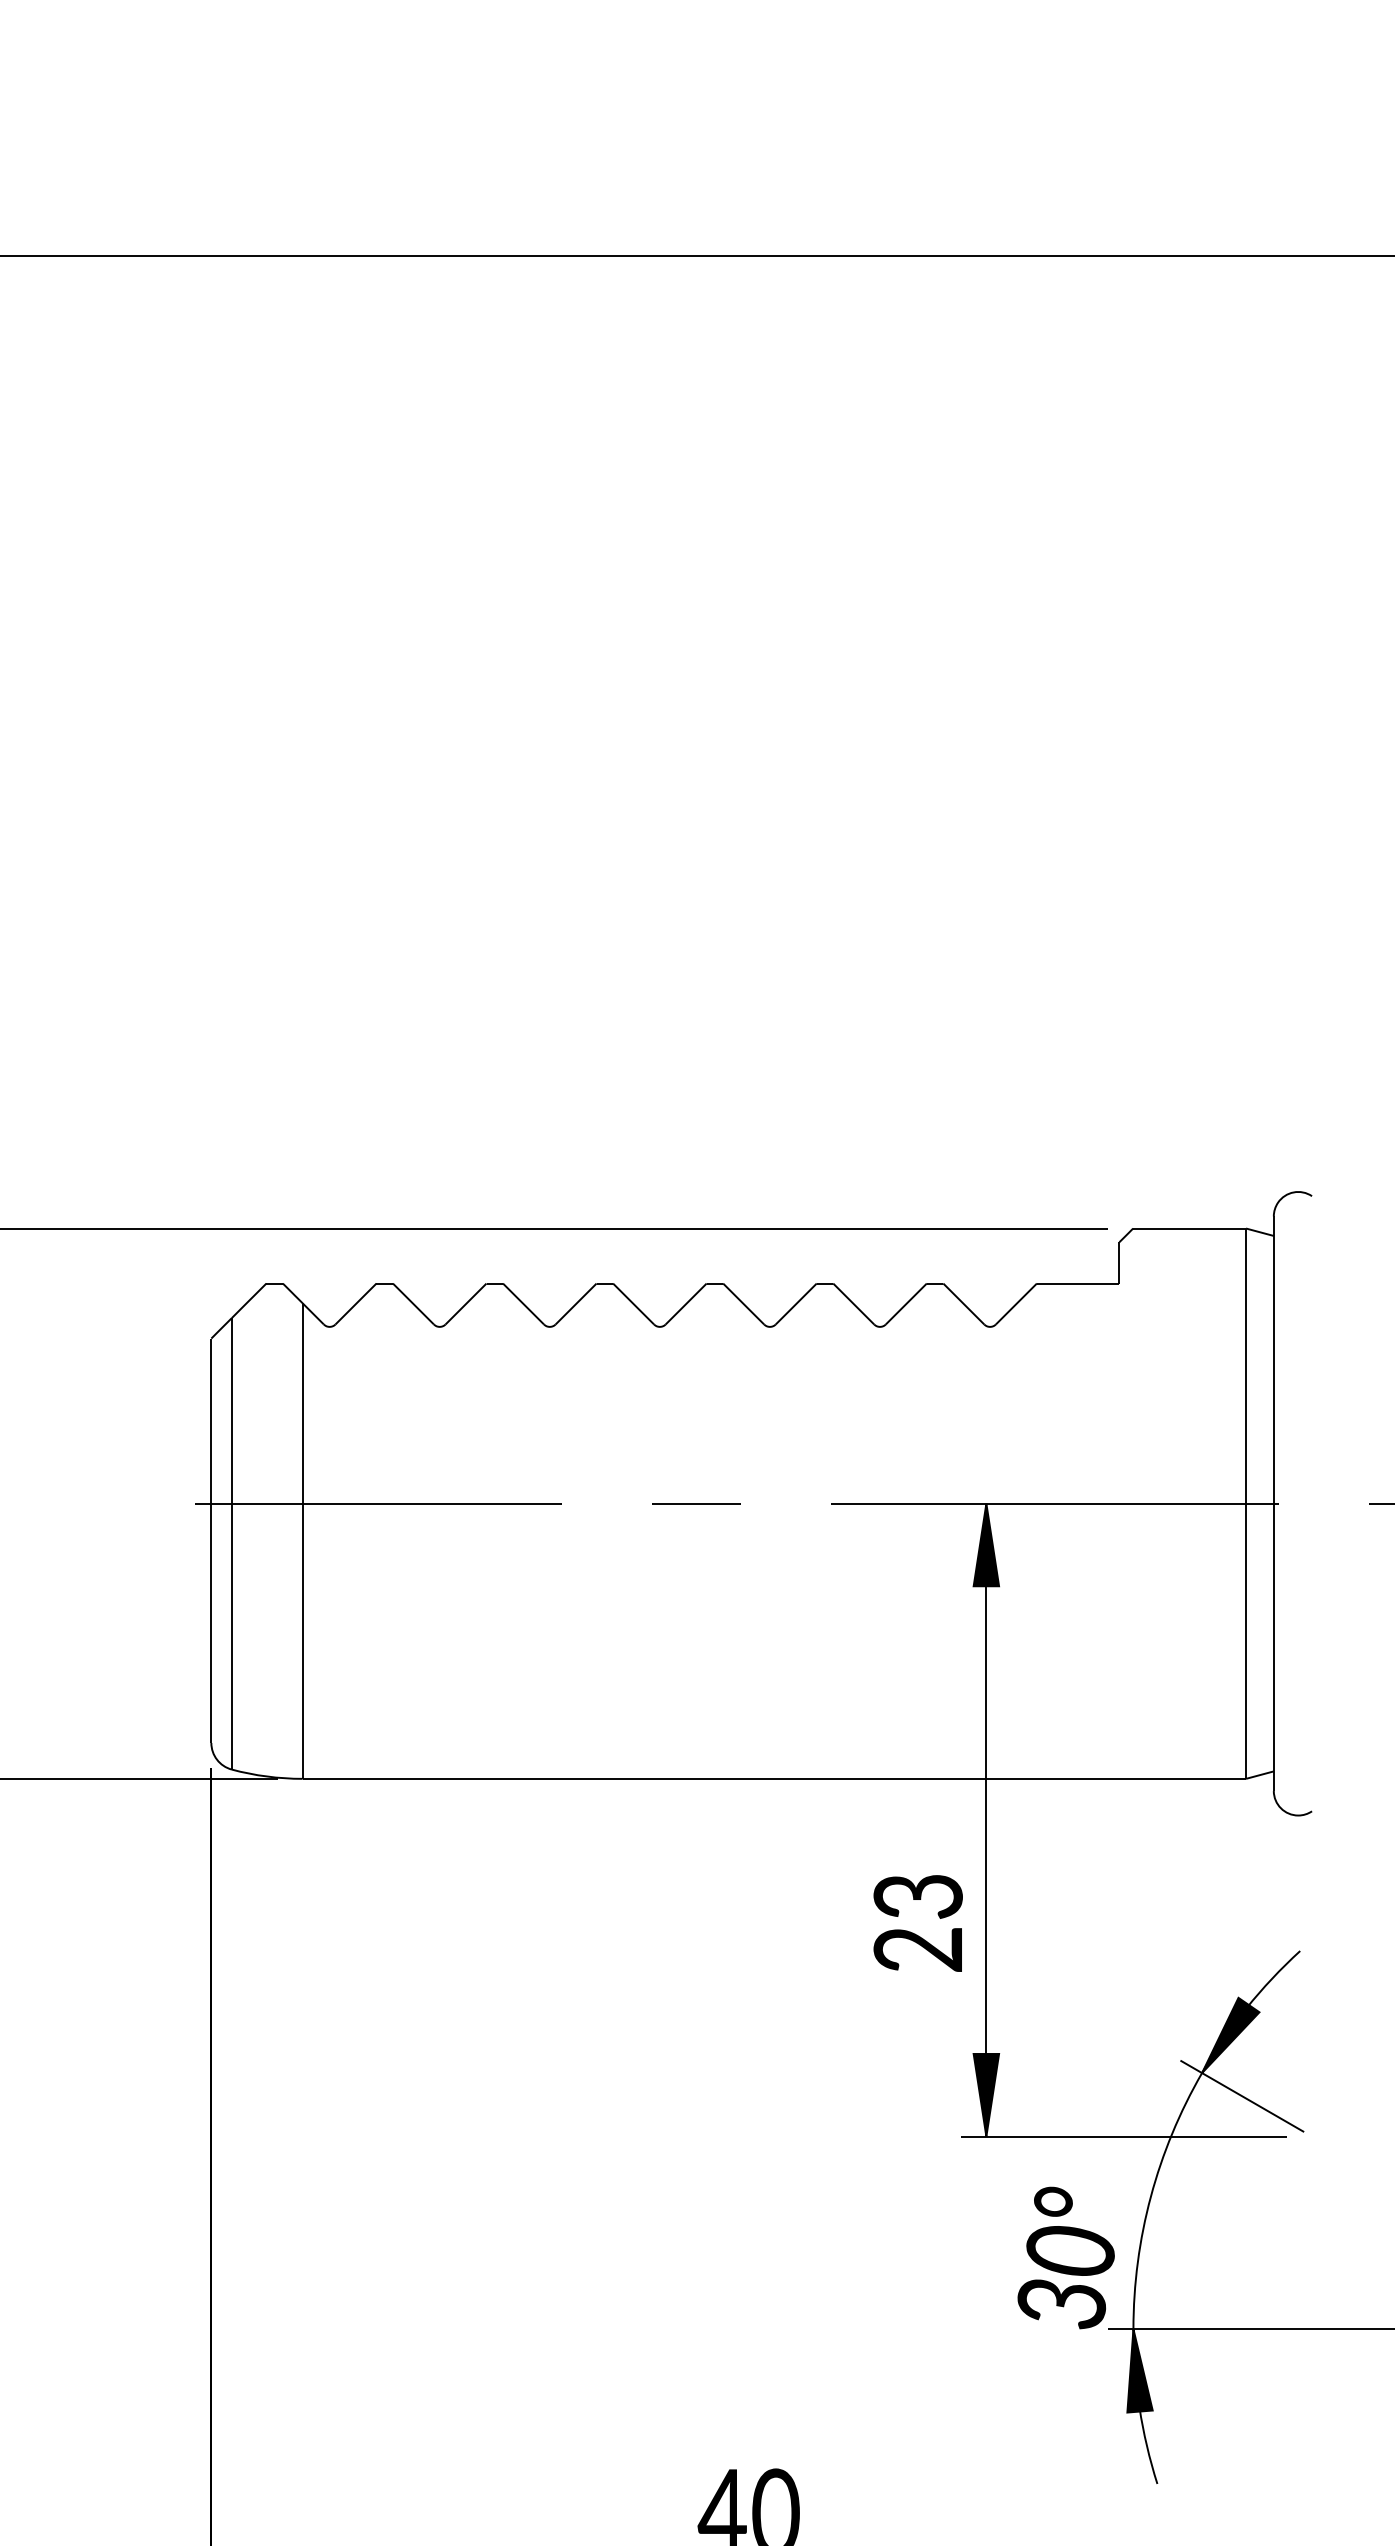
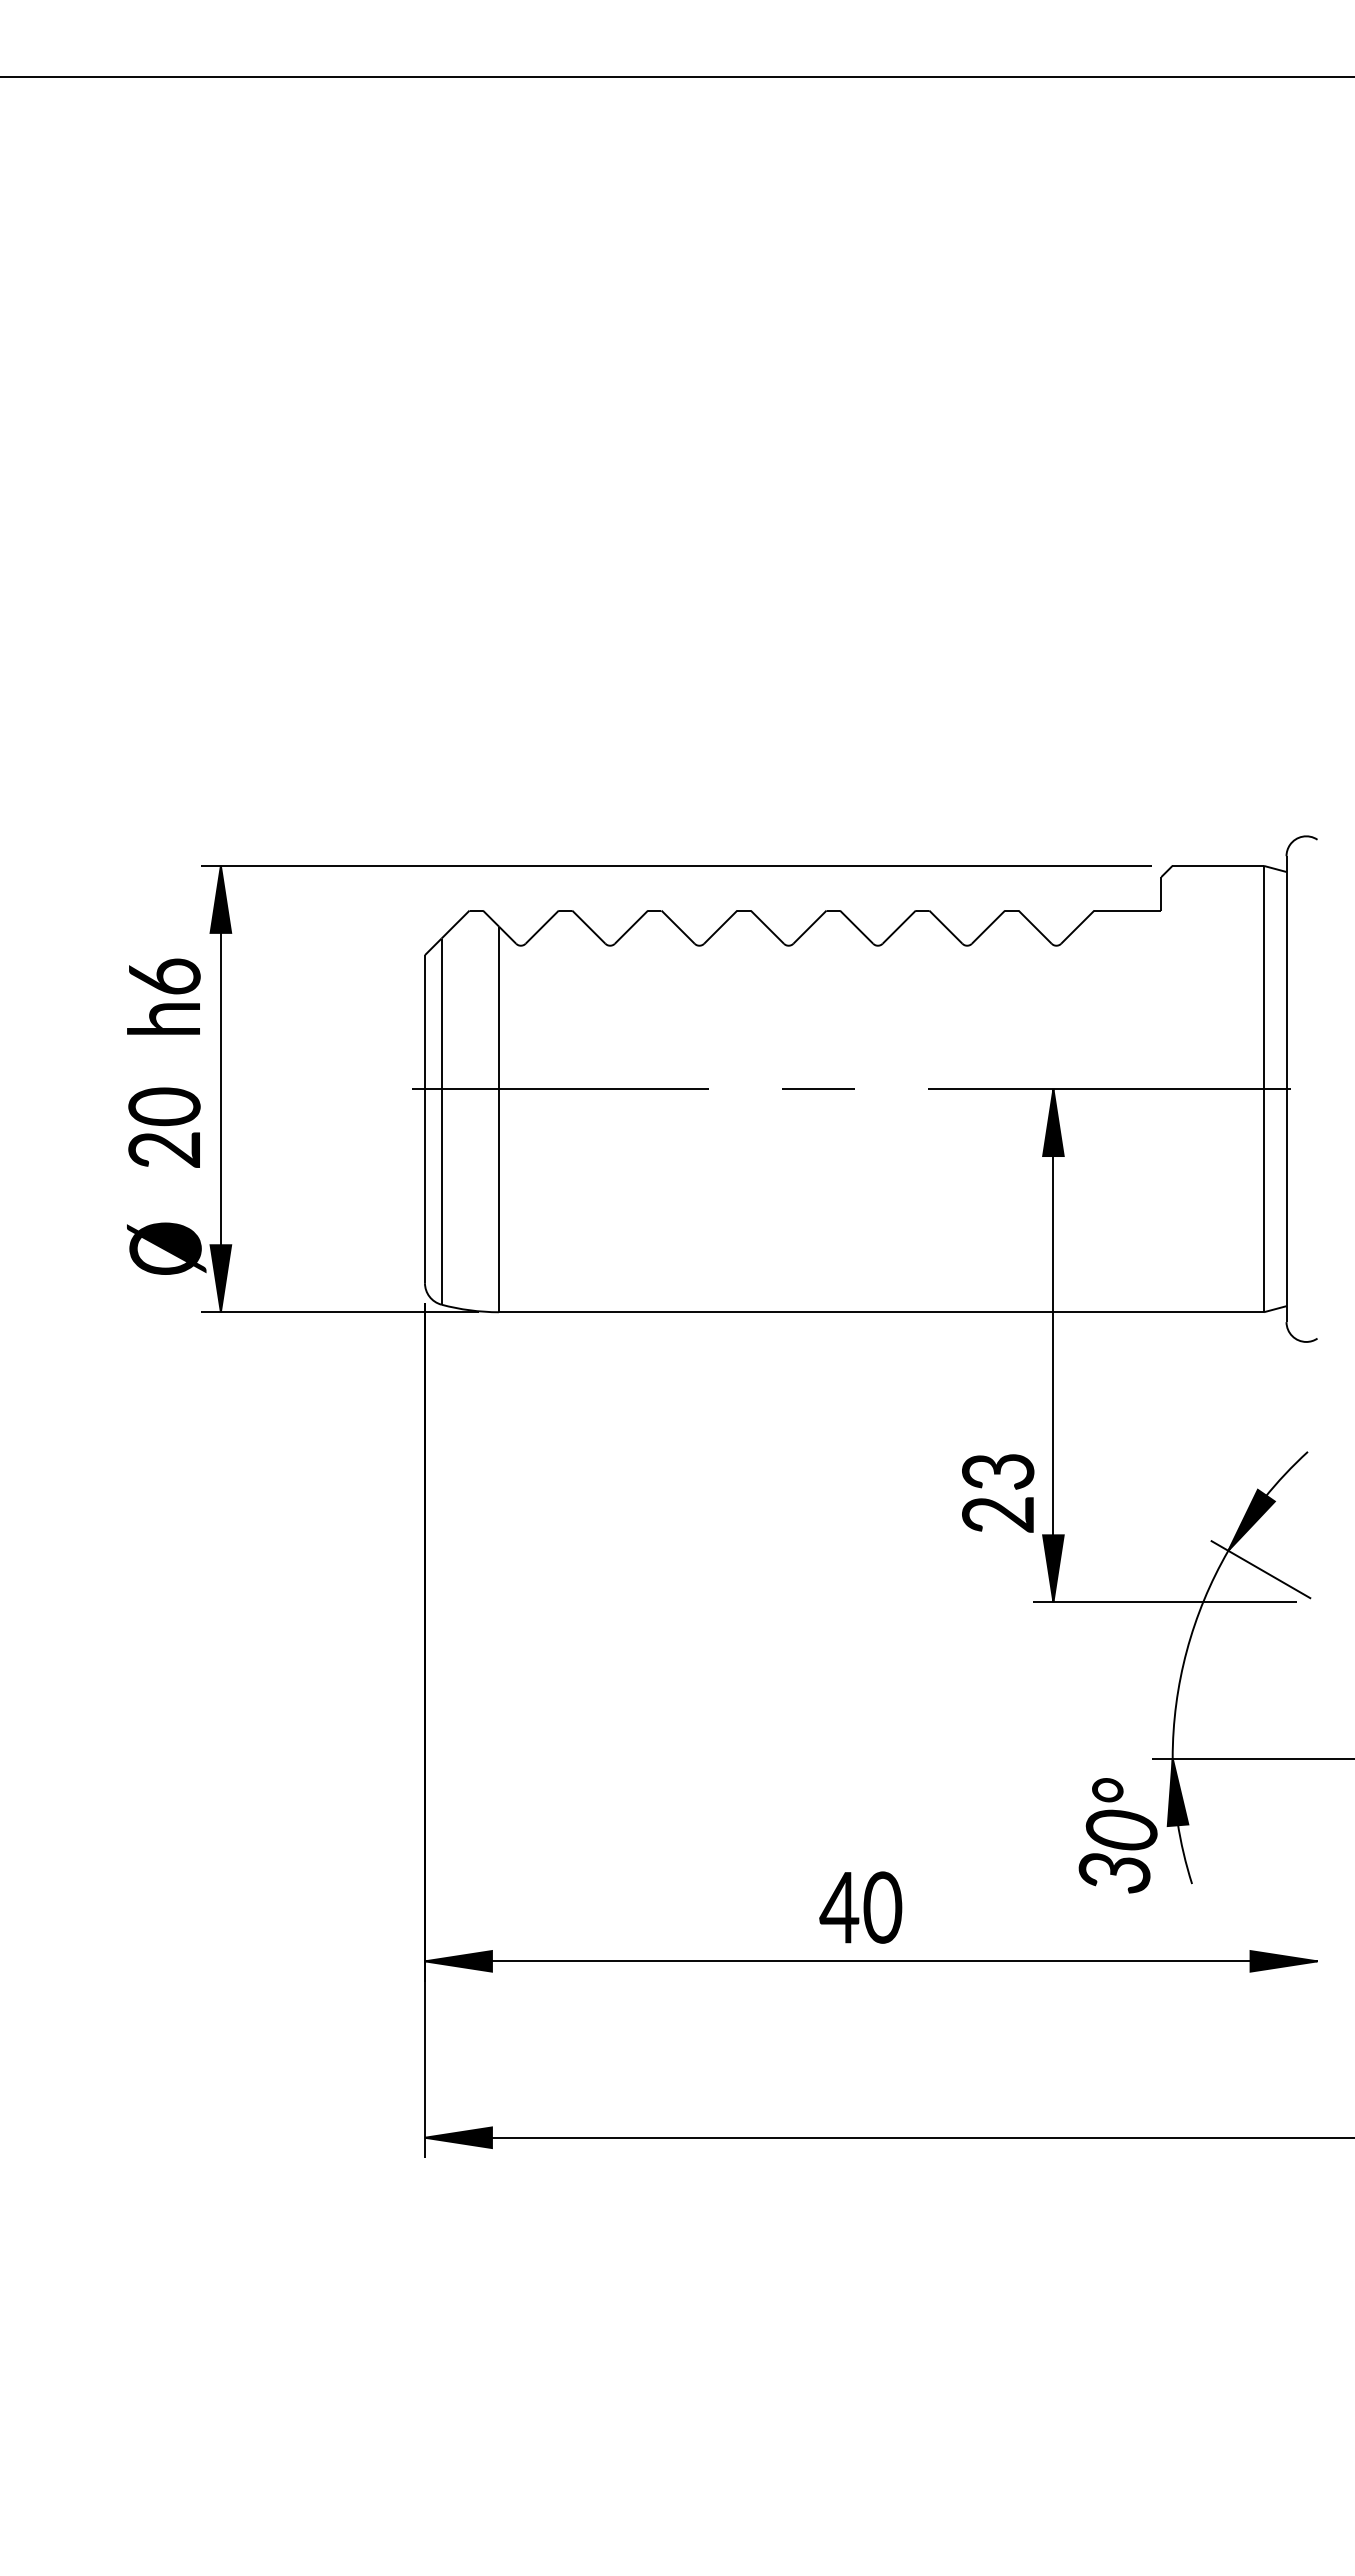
text: (918, 1923) -> (998, 1493), moved
text: (1065, 2257) -> (1117, 1835), moved

